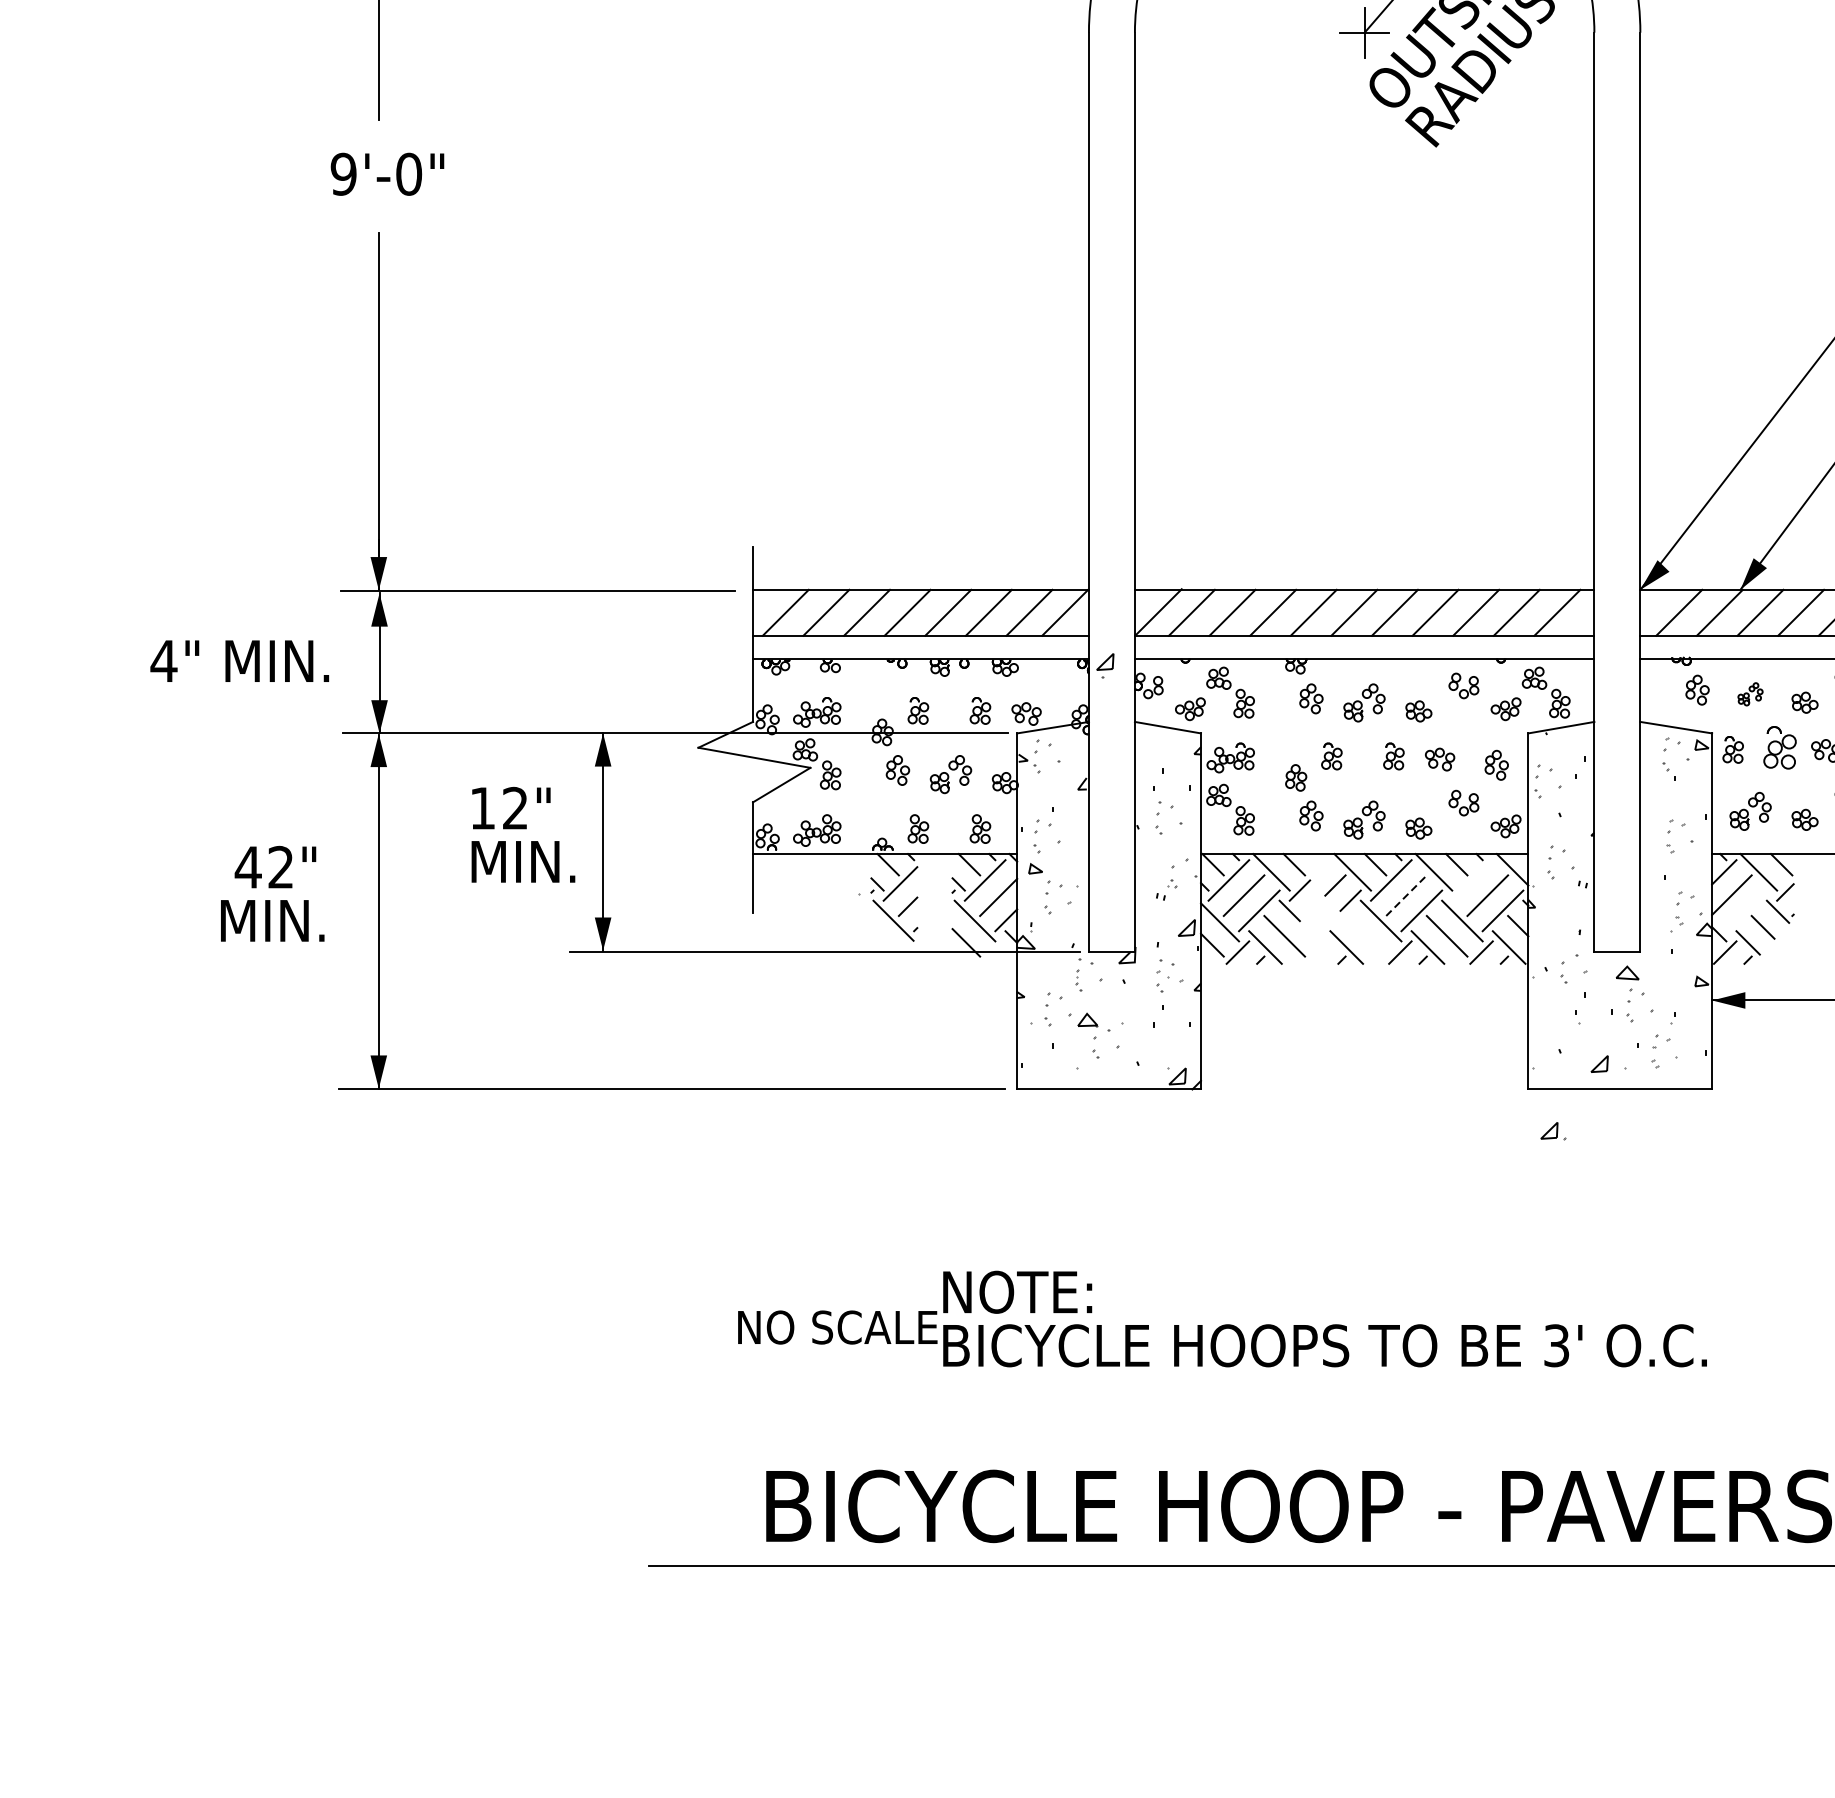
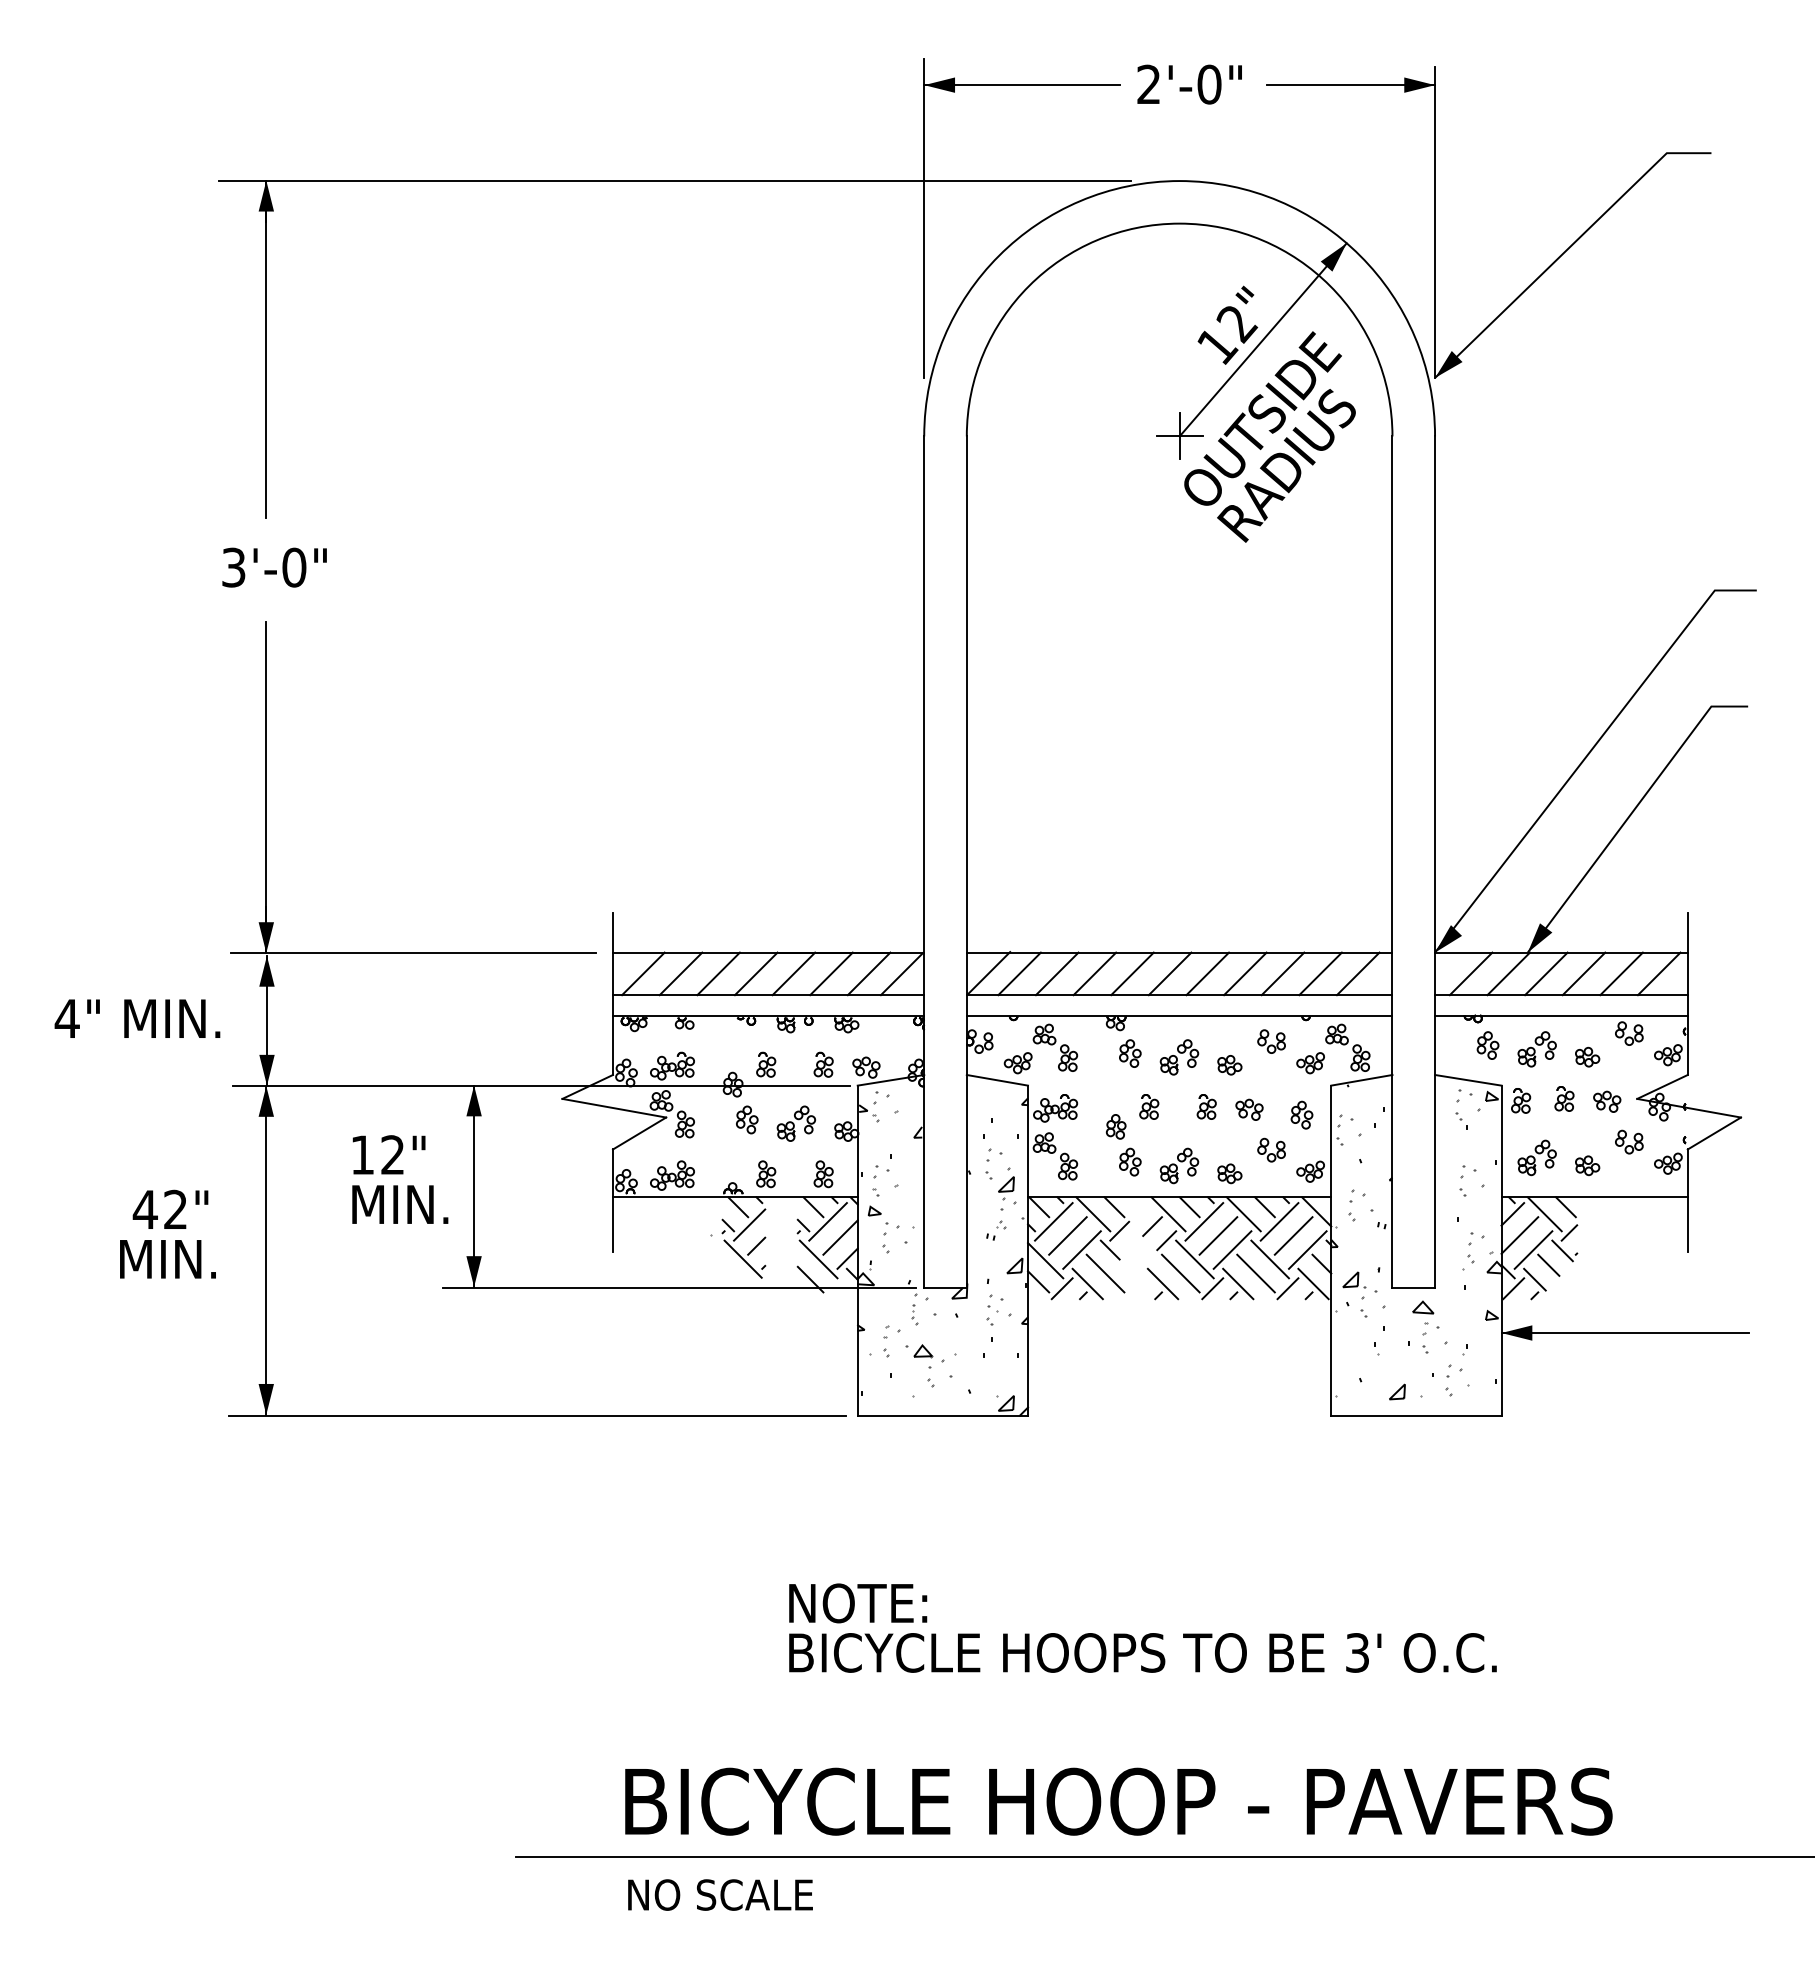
text: (343, 174) -> (233, 567), 9'-0" -> 3'-0"
part: (1105, 666) -> (1006, 1188), moved
part: (1749, 694) -> (1536, 1049), size x1.67
part: (1780, 747) -> (1564, 1098), size x0.62
line: (1472, 880) -> (1279, 1221), added
line: (1406, 895) -> (1218, 1235), dashed -> solid
line: (1746, 910) -> (1533, 1249), added
line: (1365, 936) -> (1180, 1273), added
part: (1553, 1130) -> (1354, 1279), moved
text: (837, 1326) -> (720, 1894), moved

